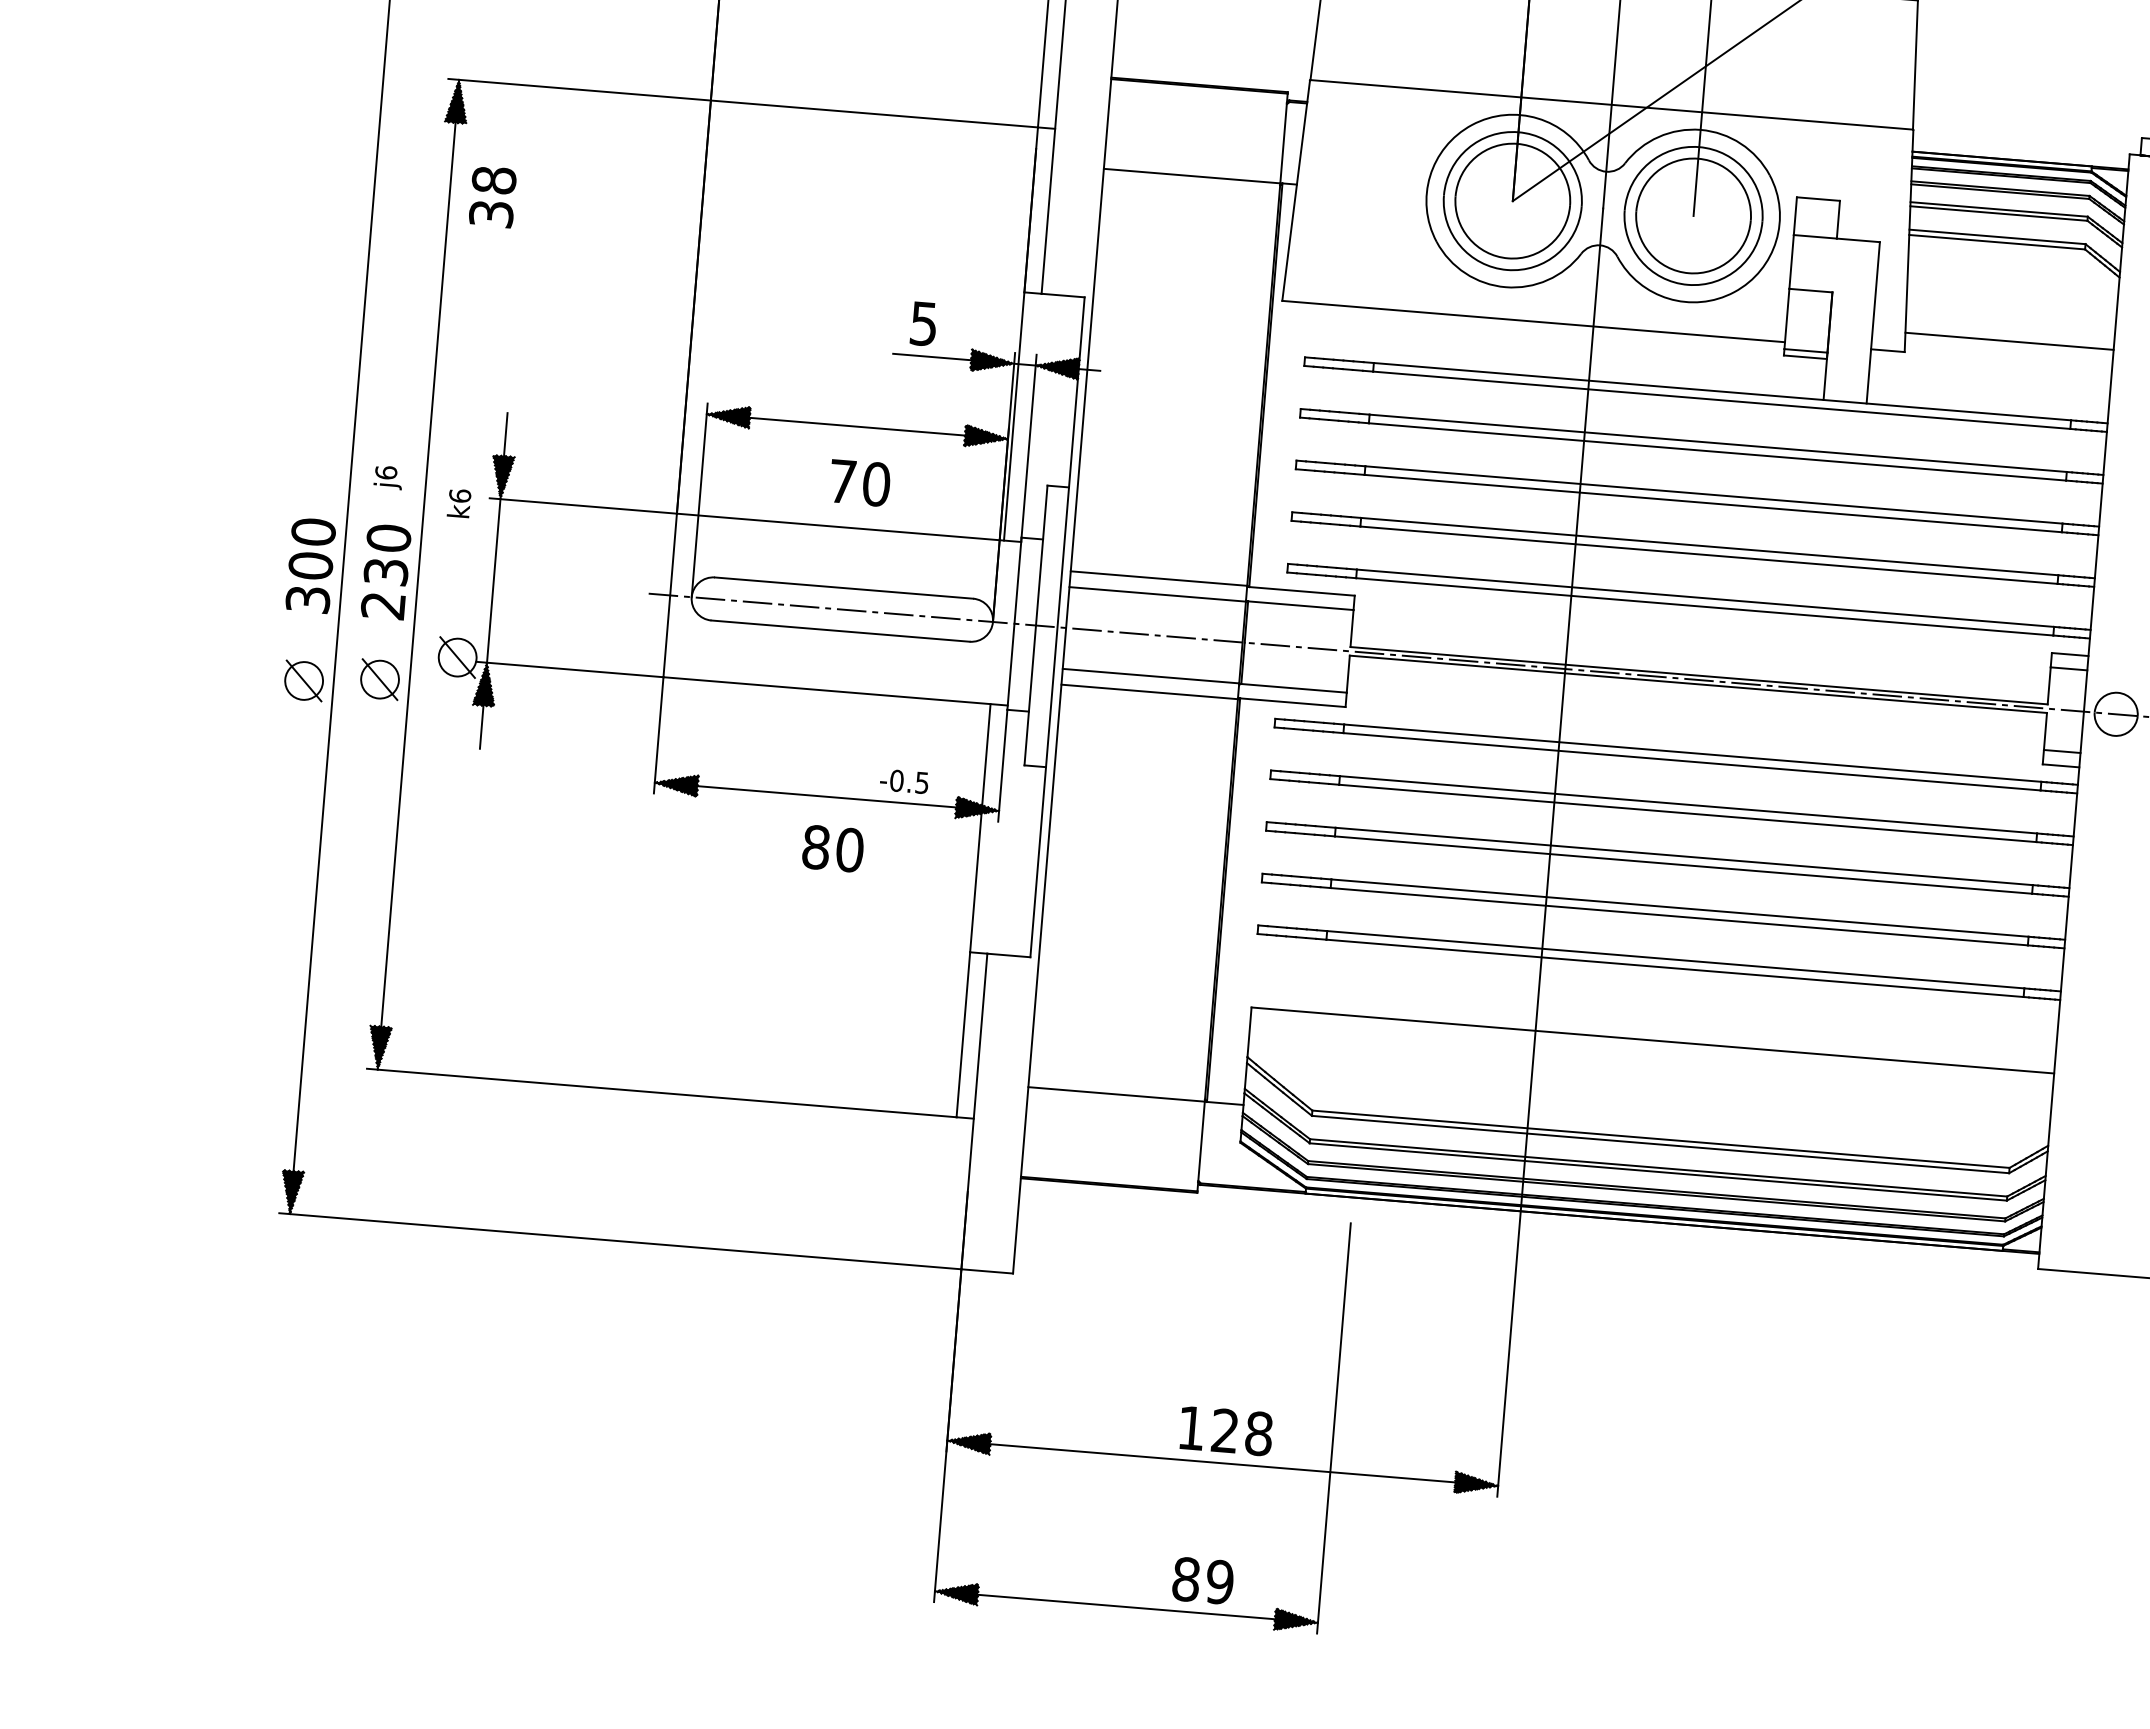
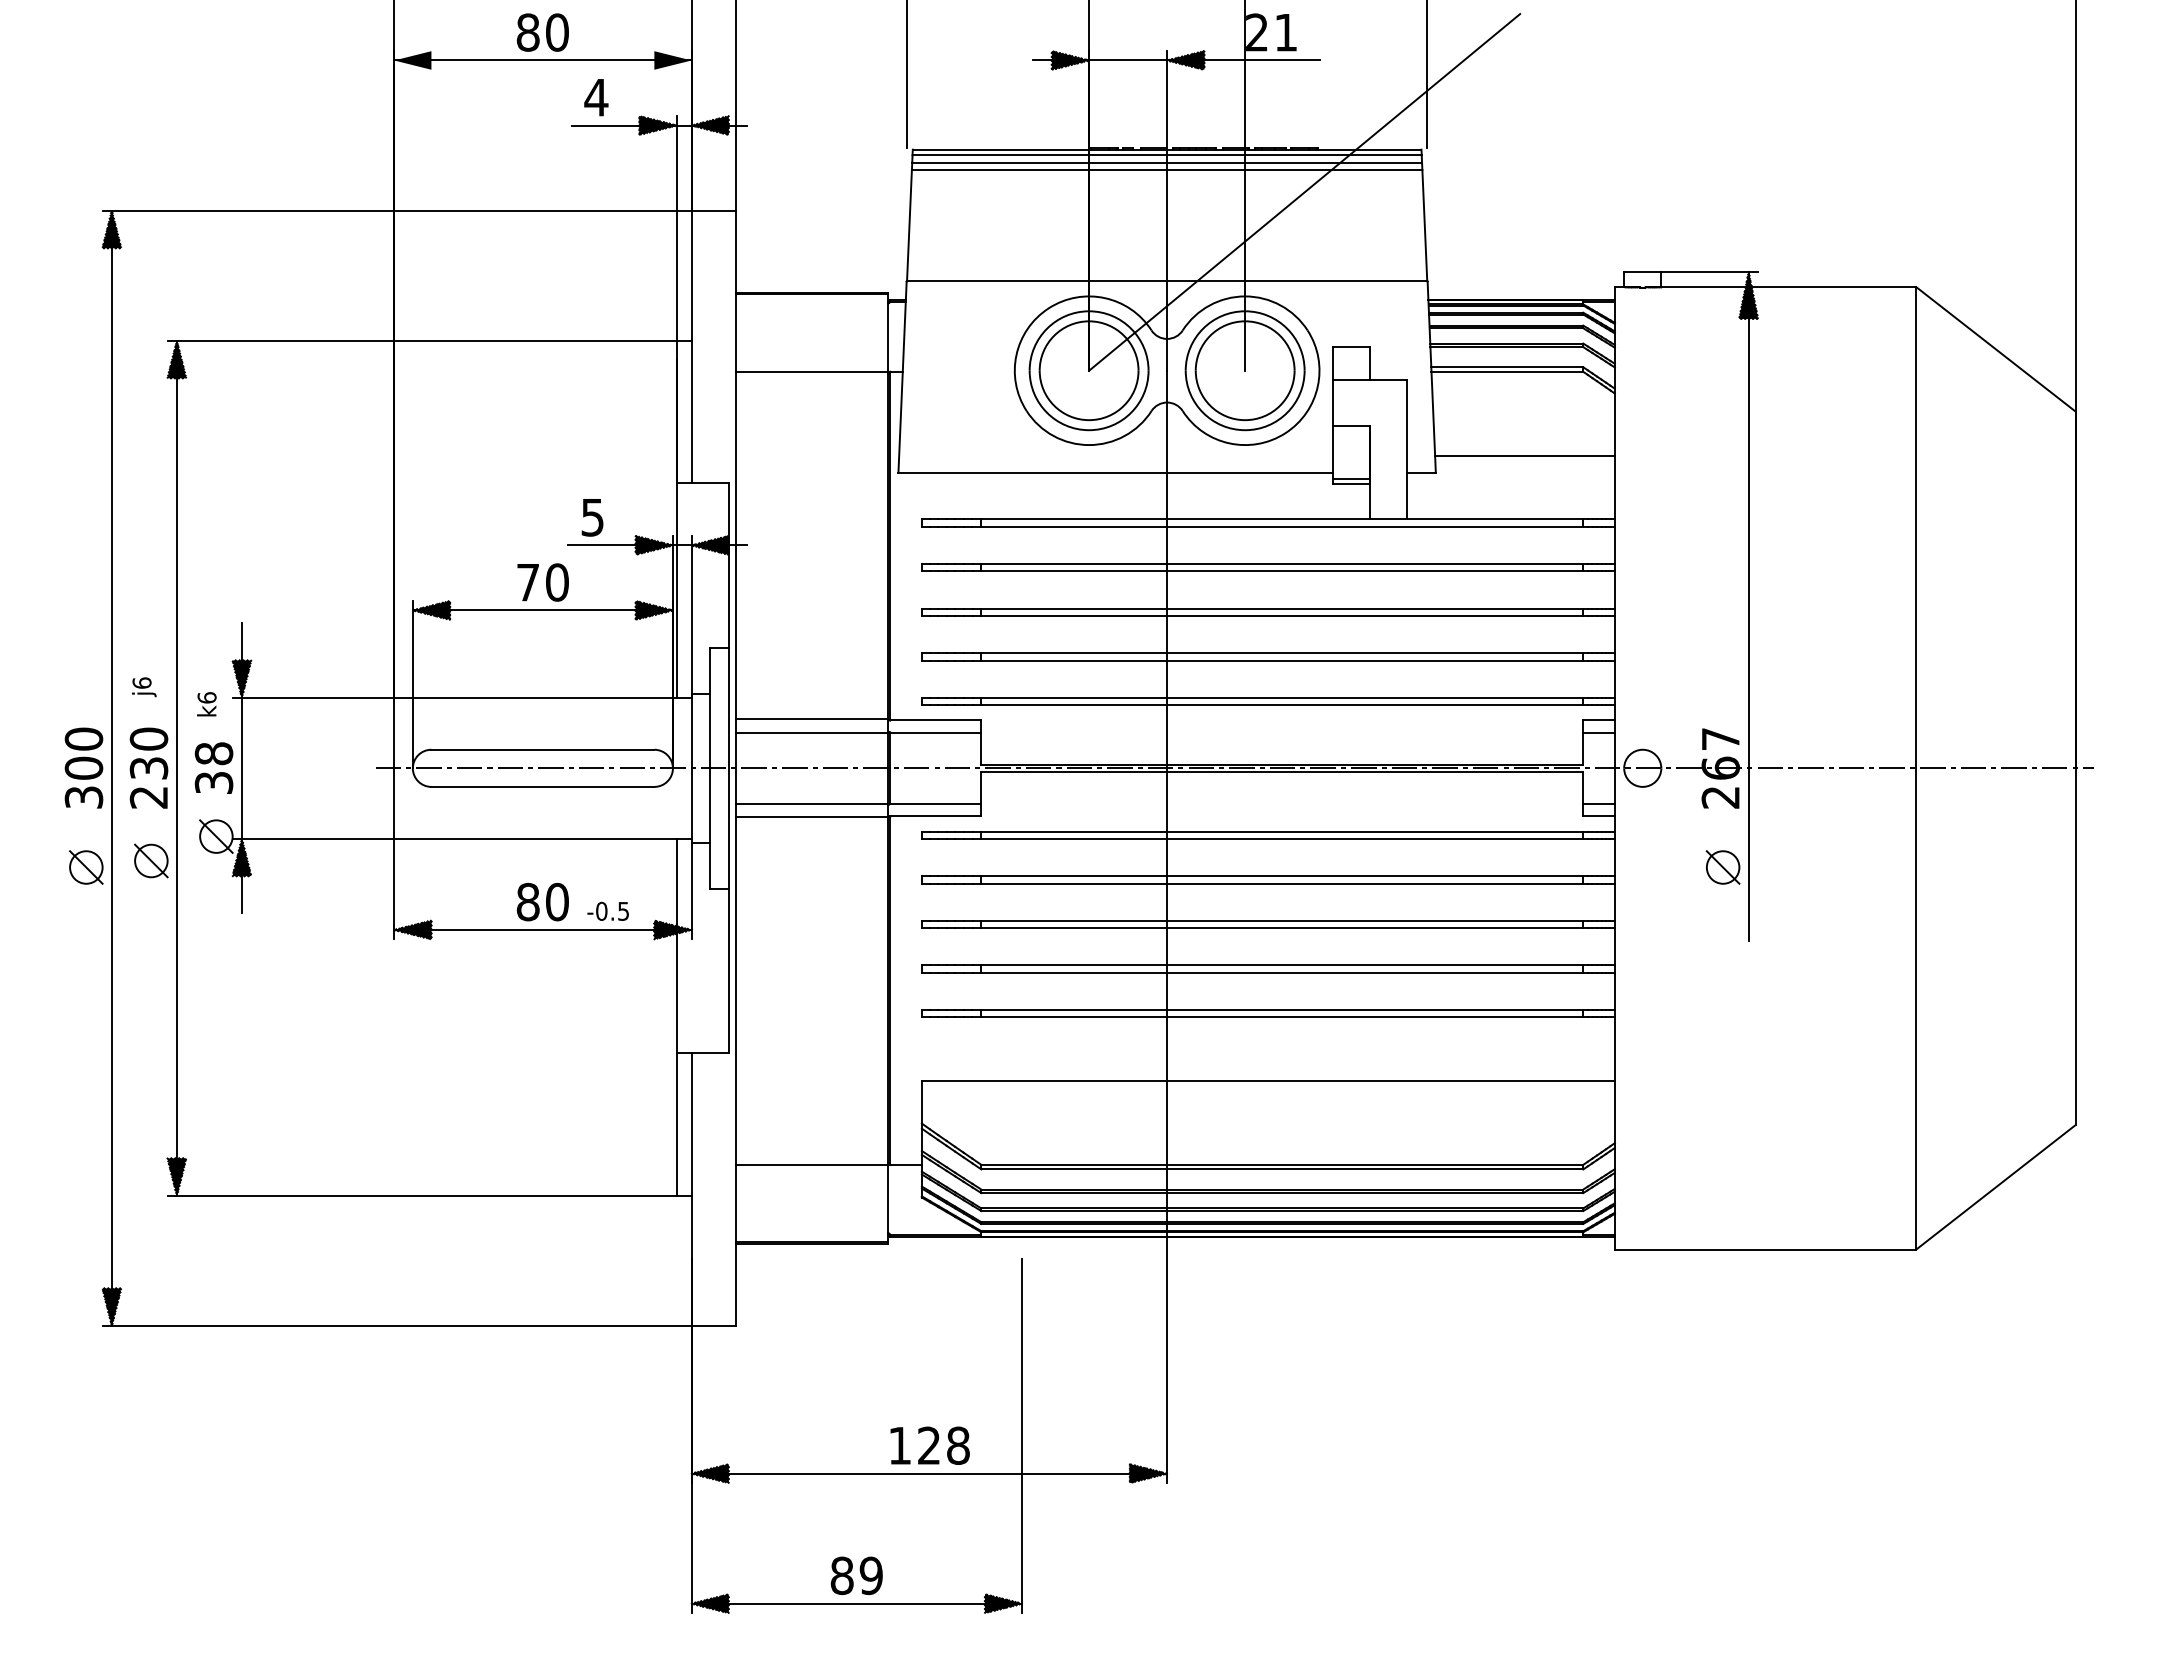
text: (492, 196) -> (213, 767), moved
text: (859, 482) -> (542, 582), moved
text: (832, 848) -> (542, 901), moved
text: (1202, 1580) -> (856, 1575), moved

